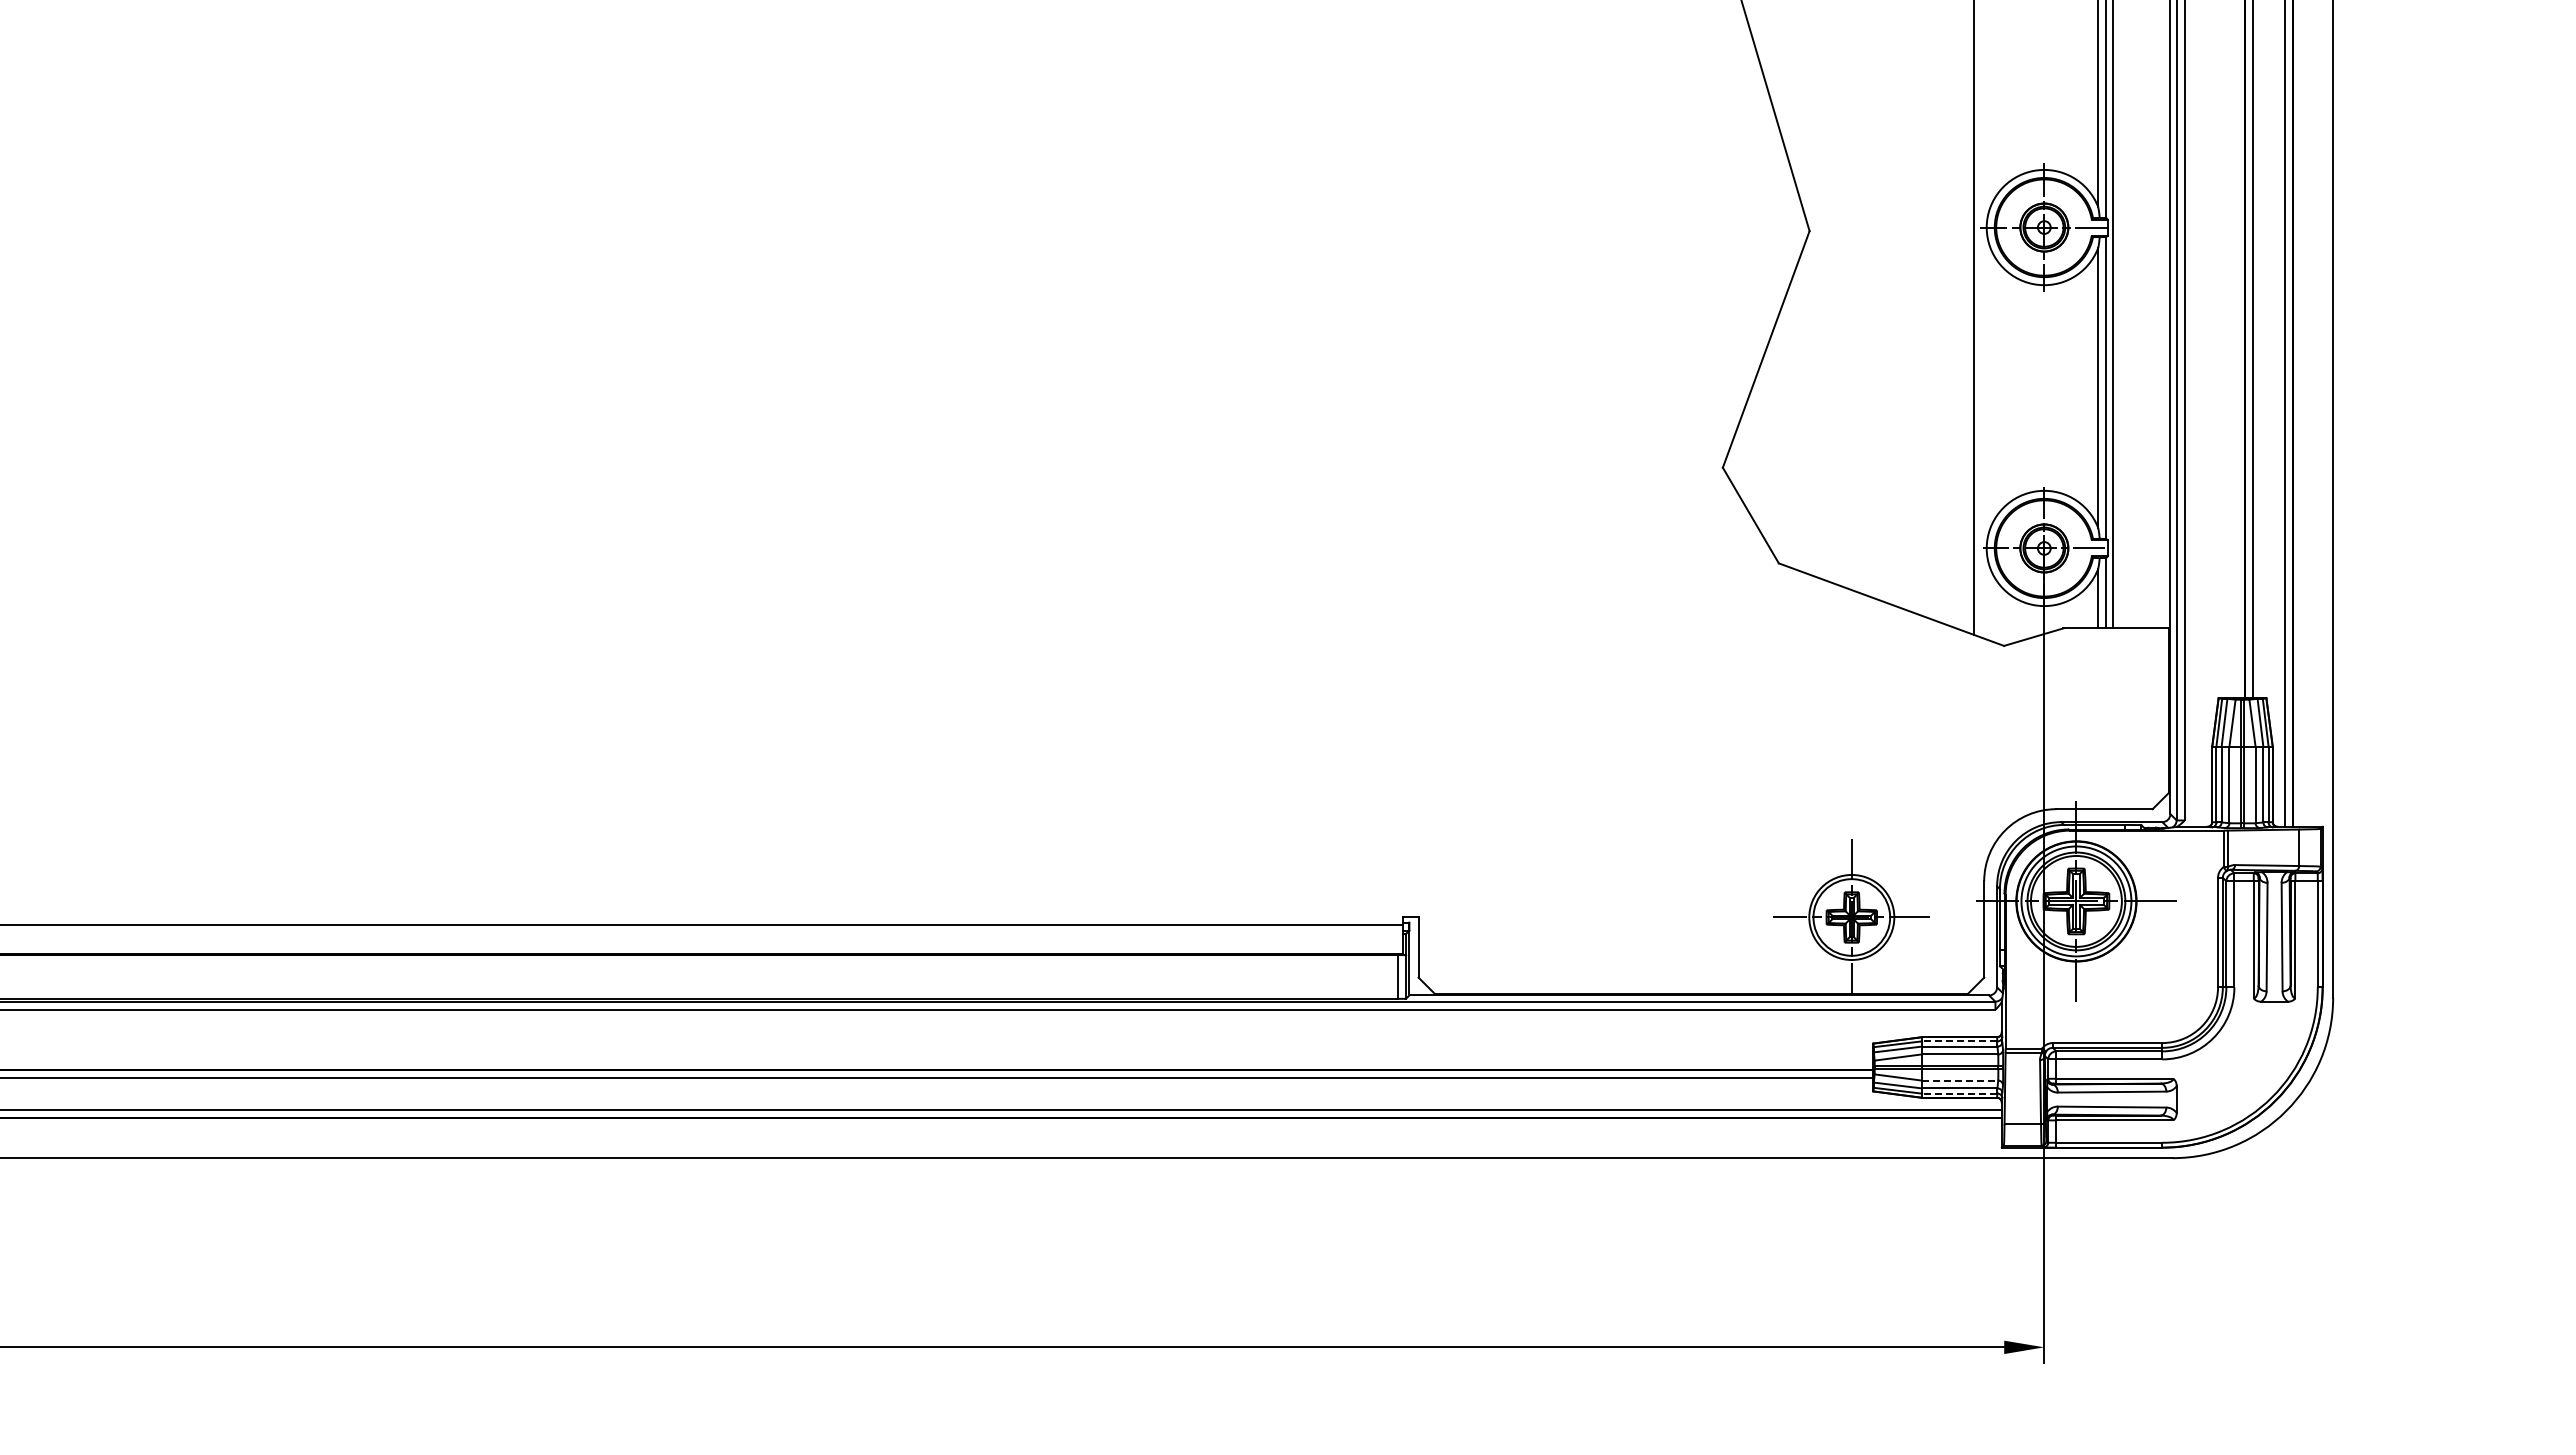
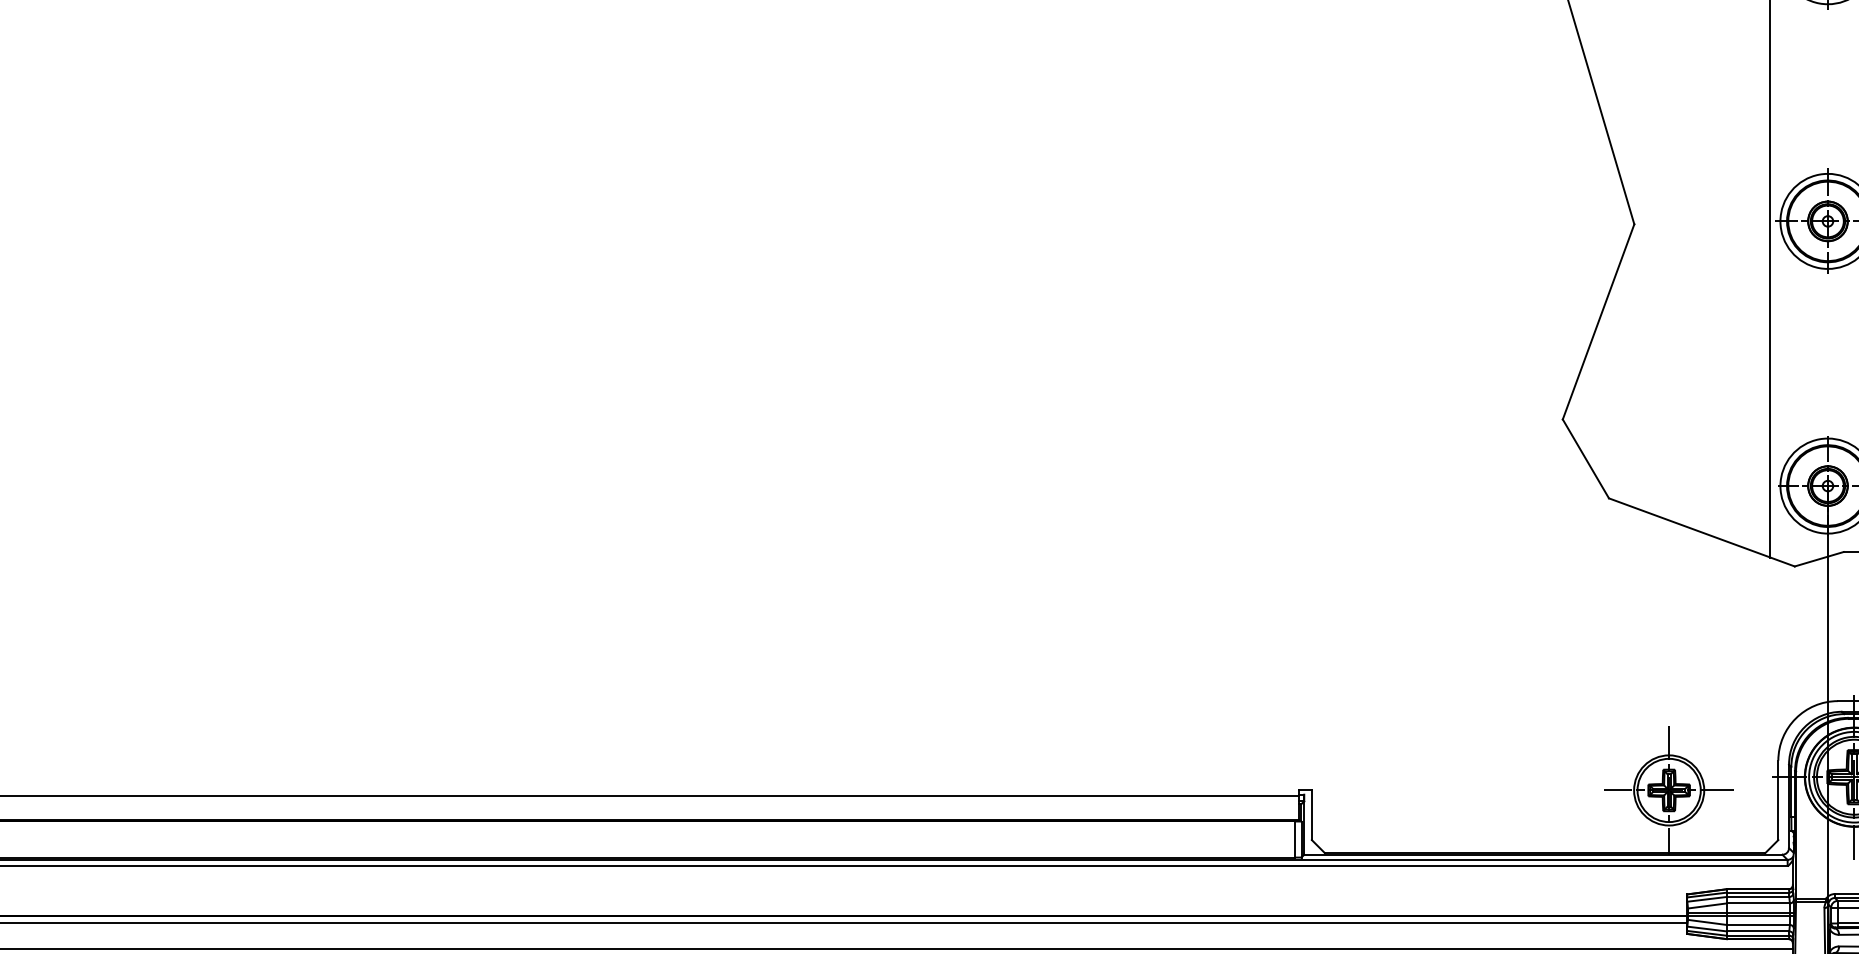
line: (1959, 1041) -> (1757, 892), dashed -> solid
line: (1960, 1080) -> (1758, 924), dashed -> solid
line: (1959, 1093) -> (1757, 935), dashed -> solid

